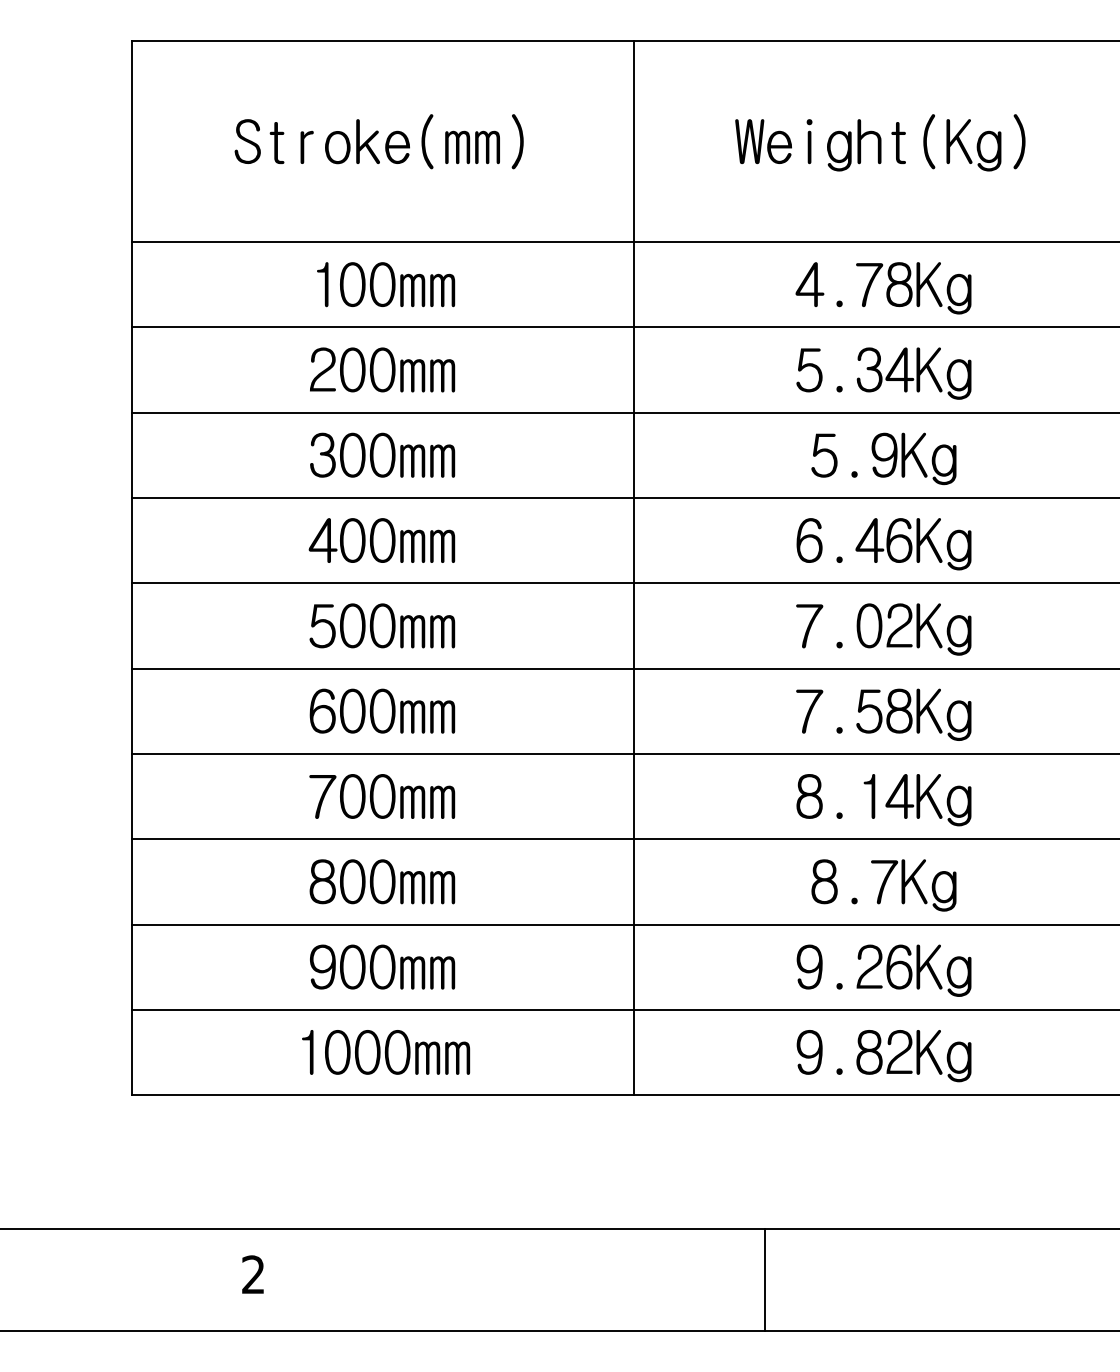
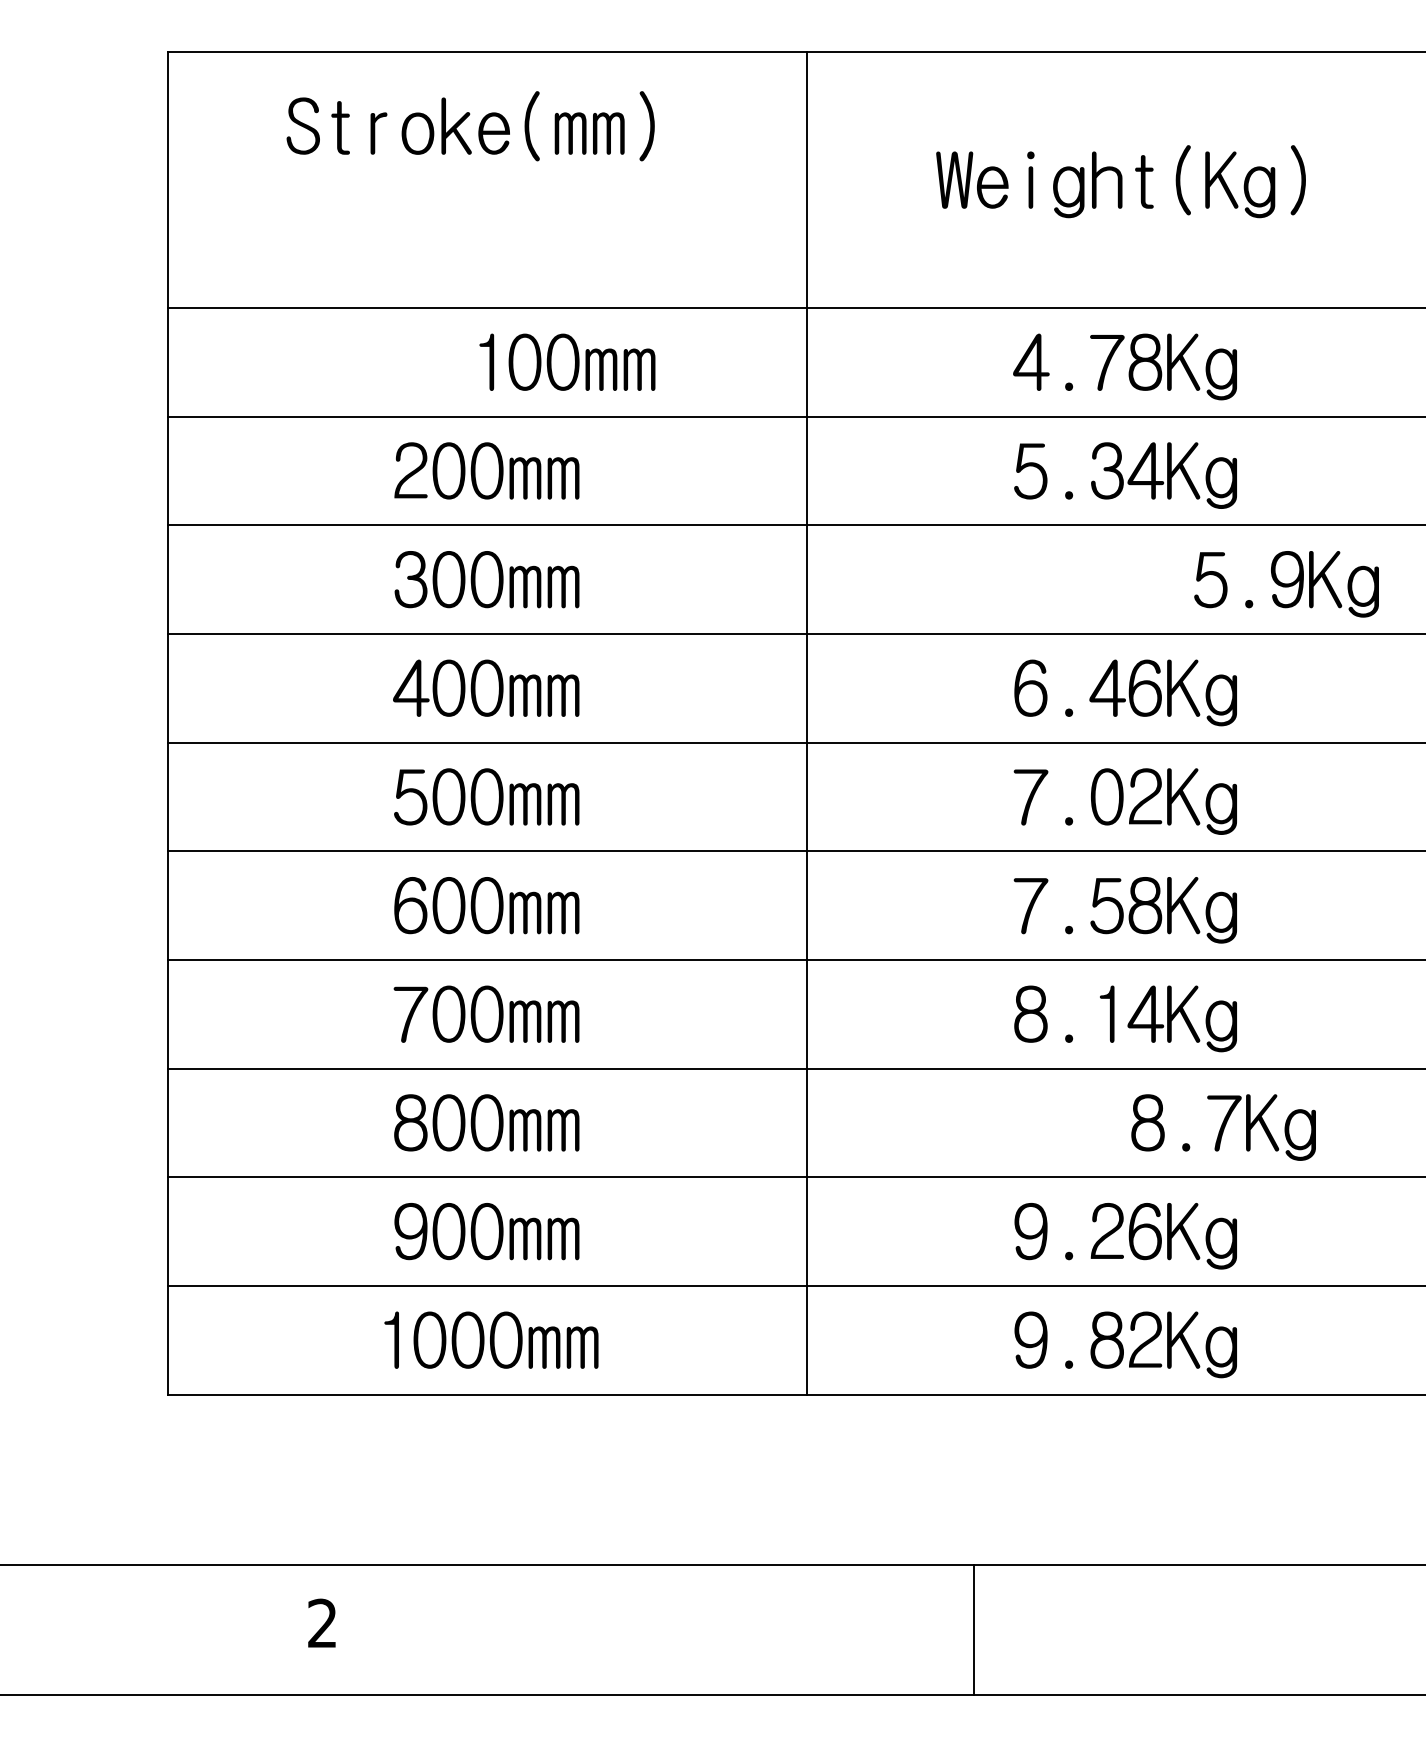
text: (379, 141) -> (470, 126), moved
text: (386, 284) -> (567, 361), moved
text: (883, 459) -> (1286, 584), moved
text: (883, 885) -> (1223, 1127), moved

